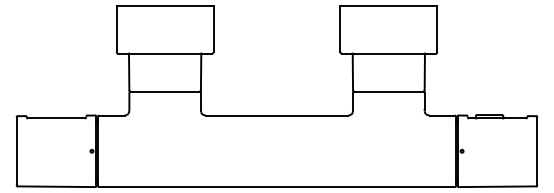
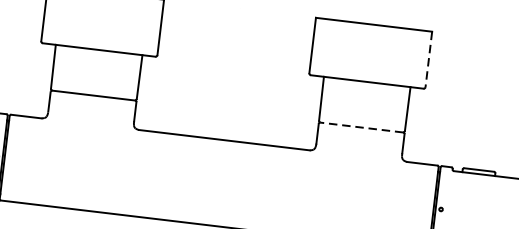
line: (437, 29) -> (429, 60), solid -> dashed
line: (388, 91) -> (361, 127), solid -> dashed

